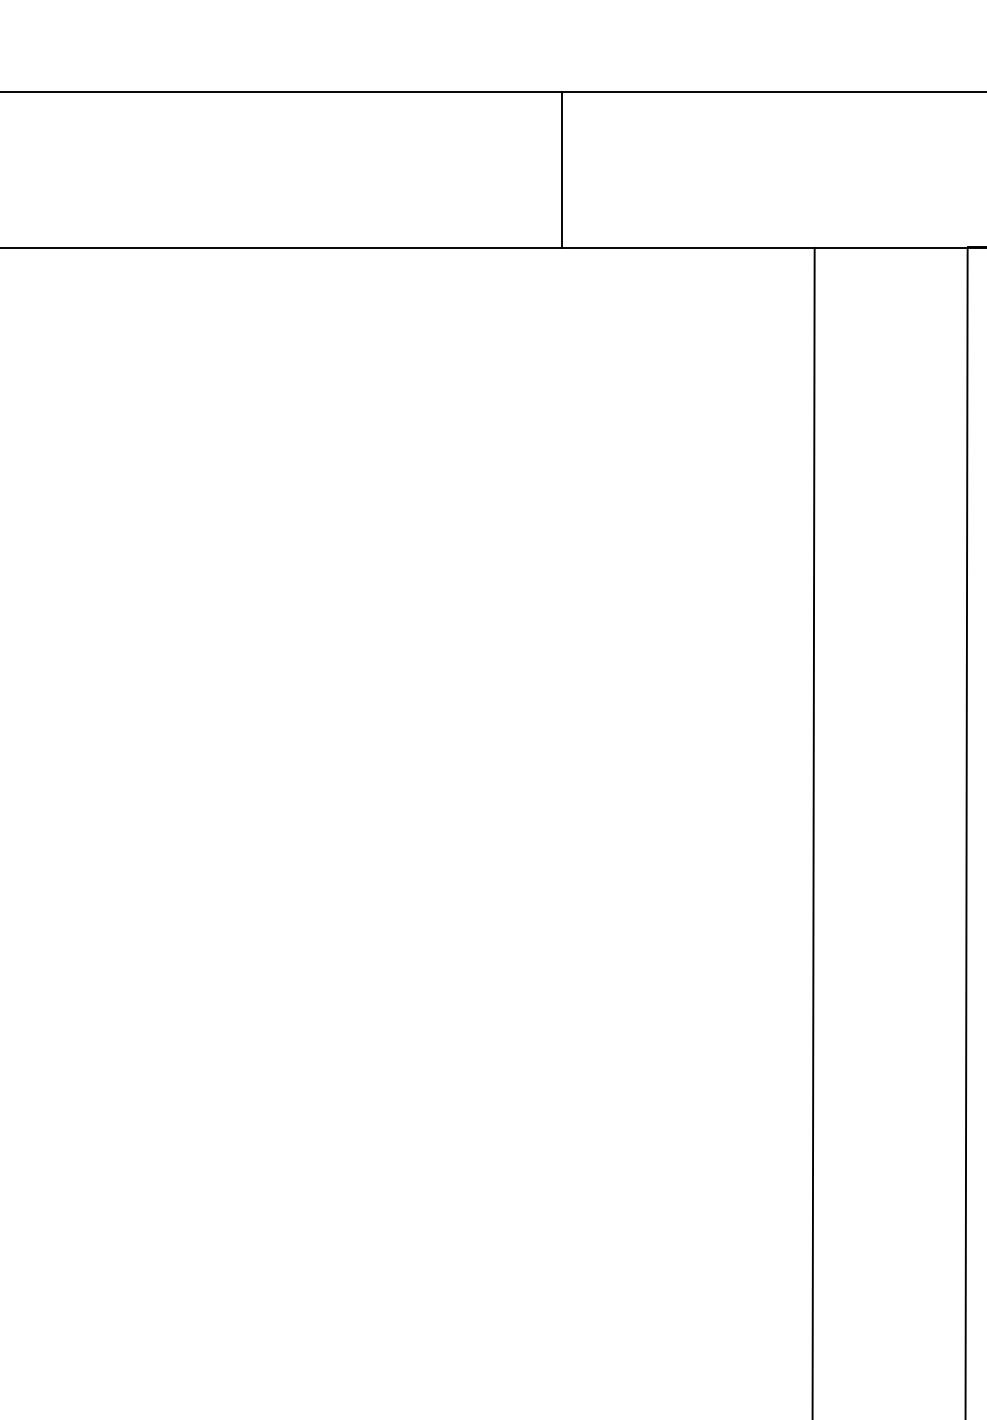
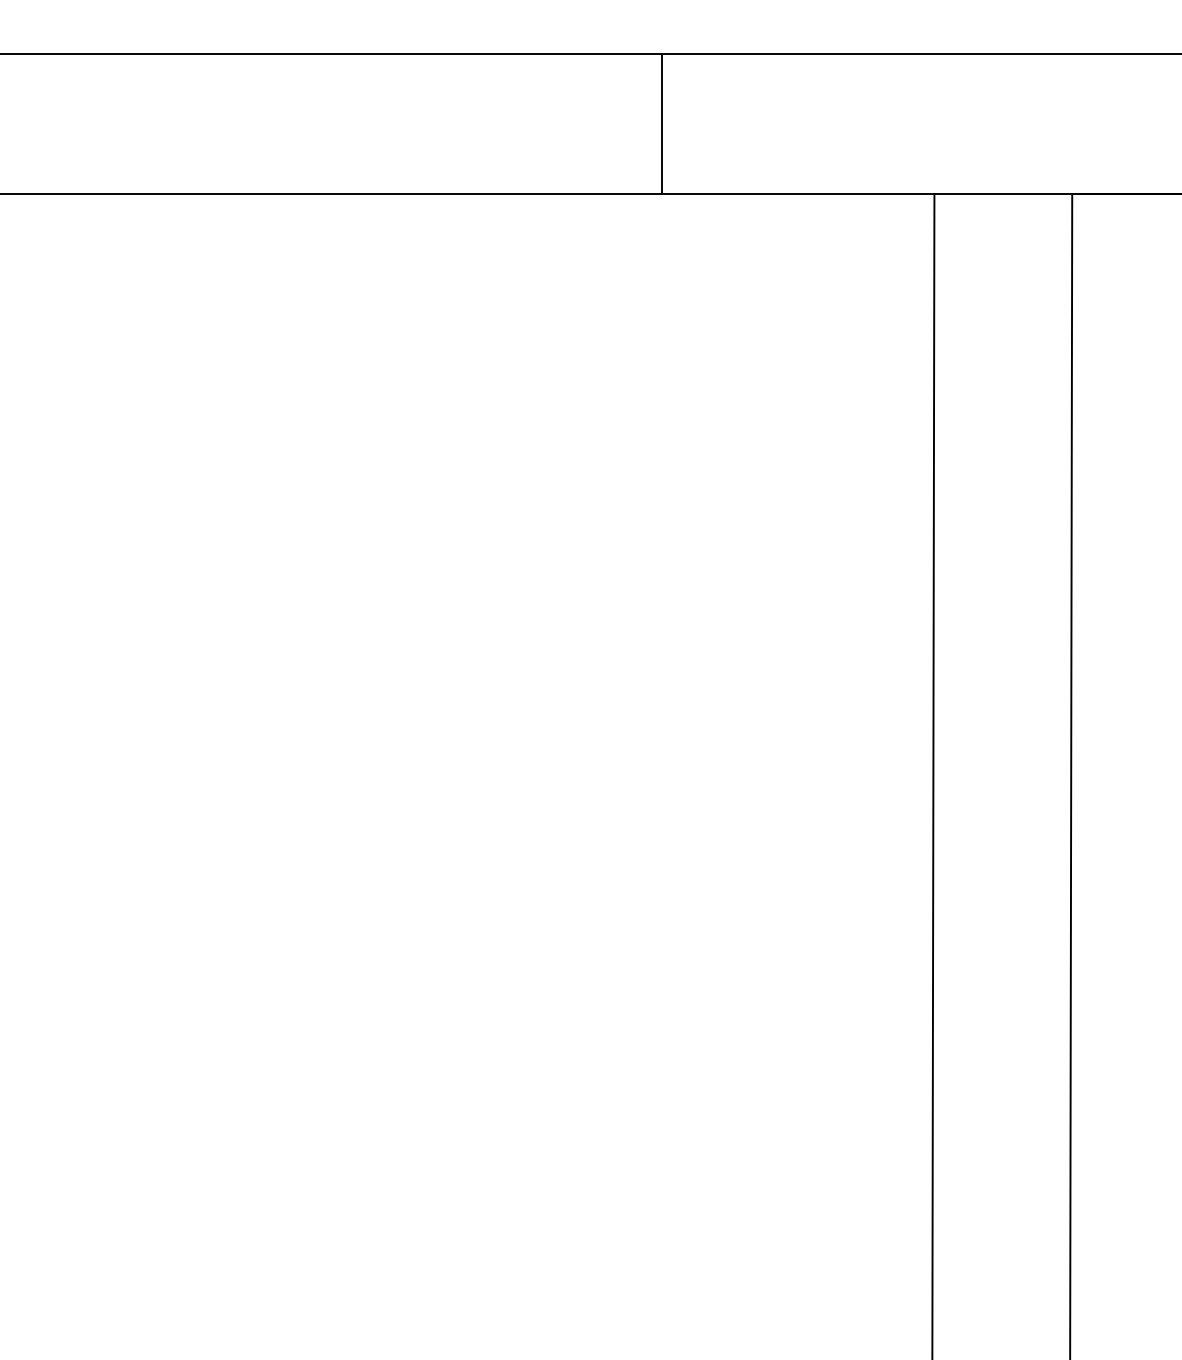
line: (561, 170) -> (661, 124), moved

